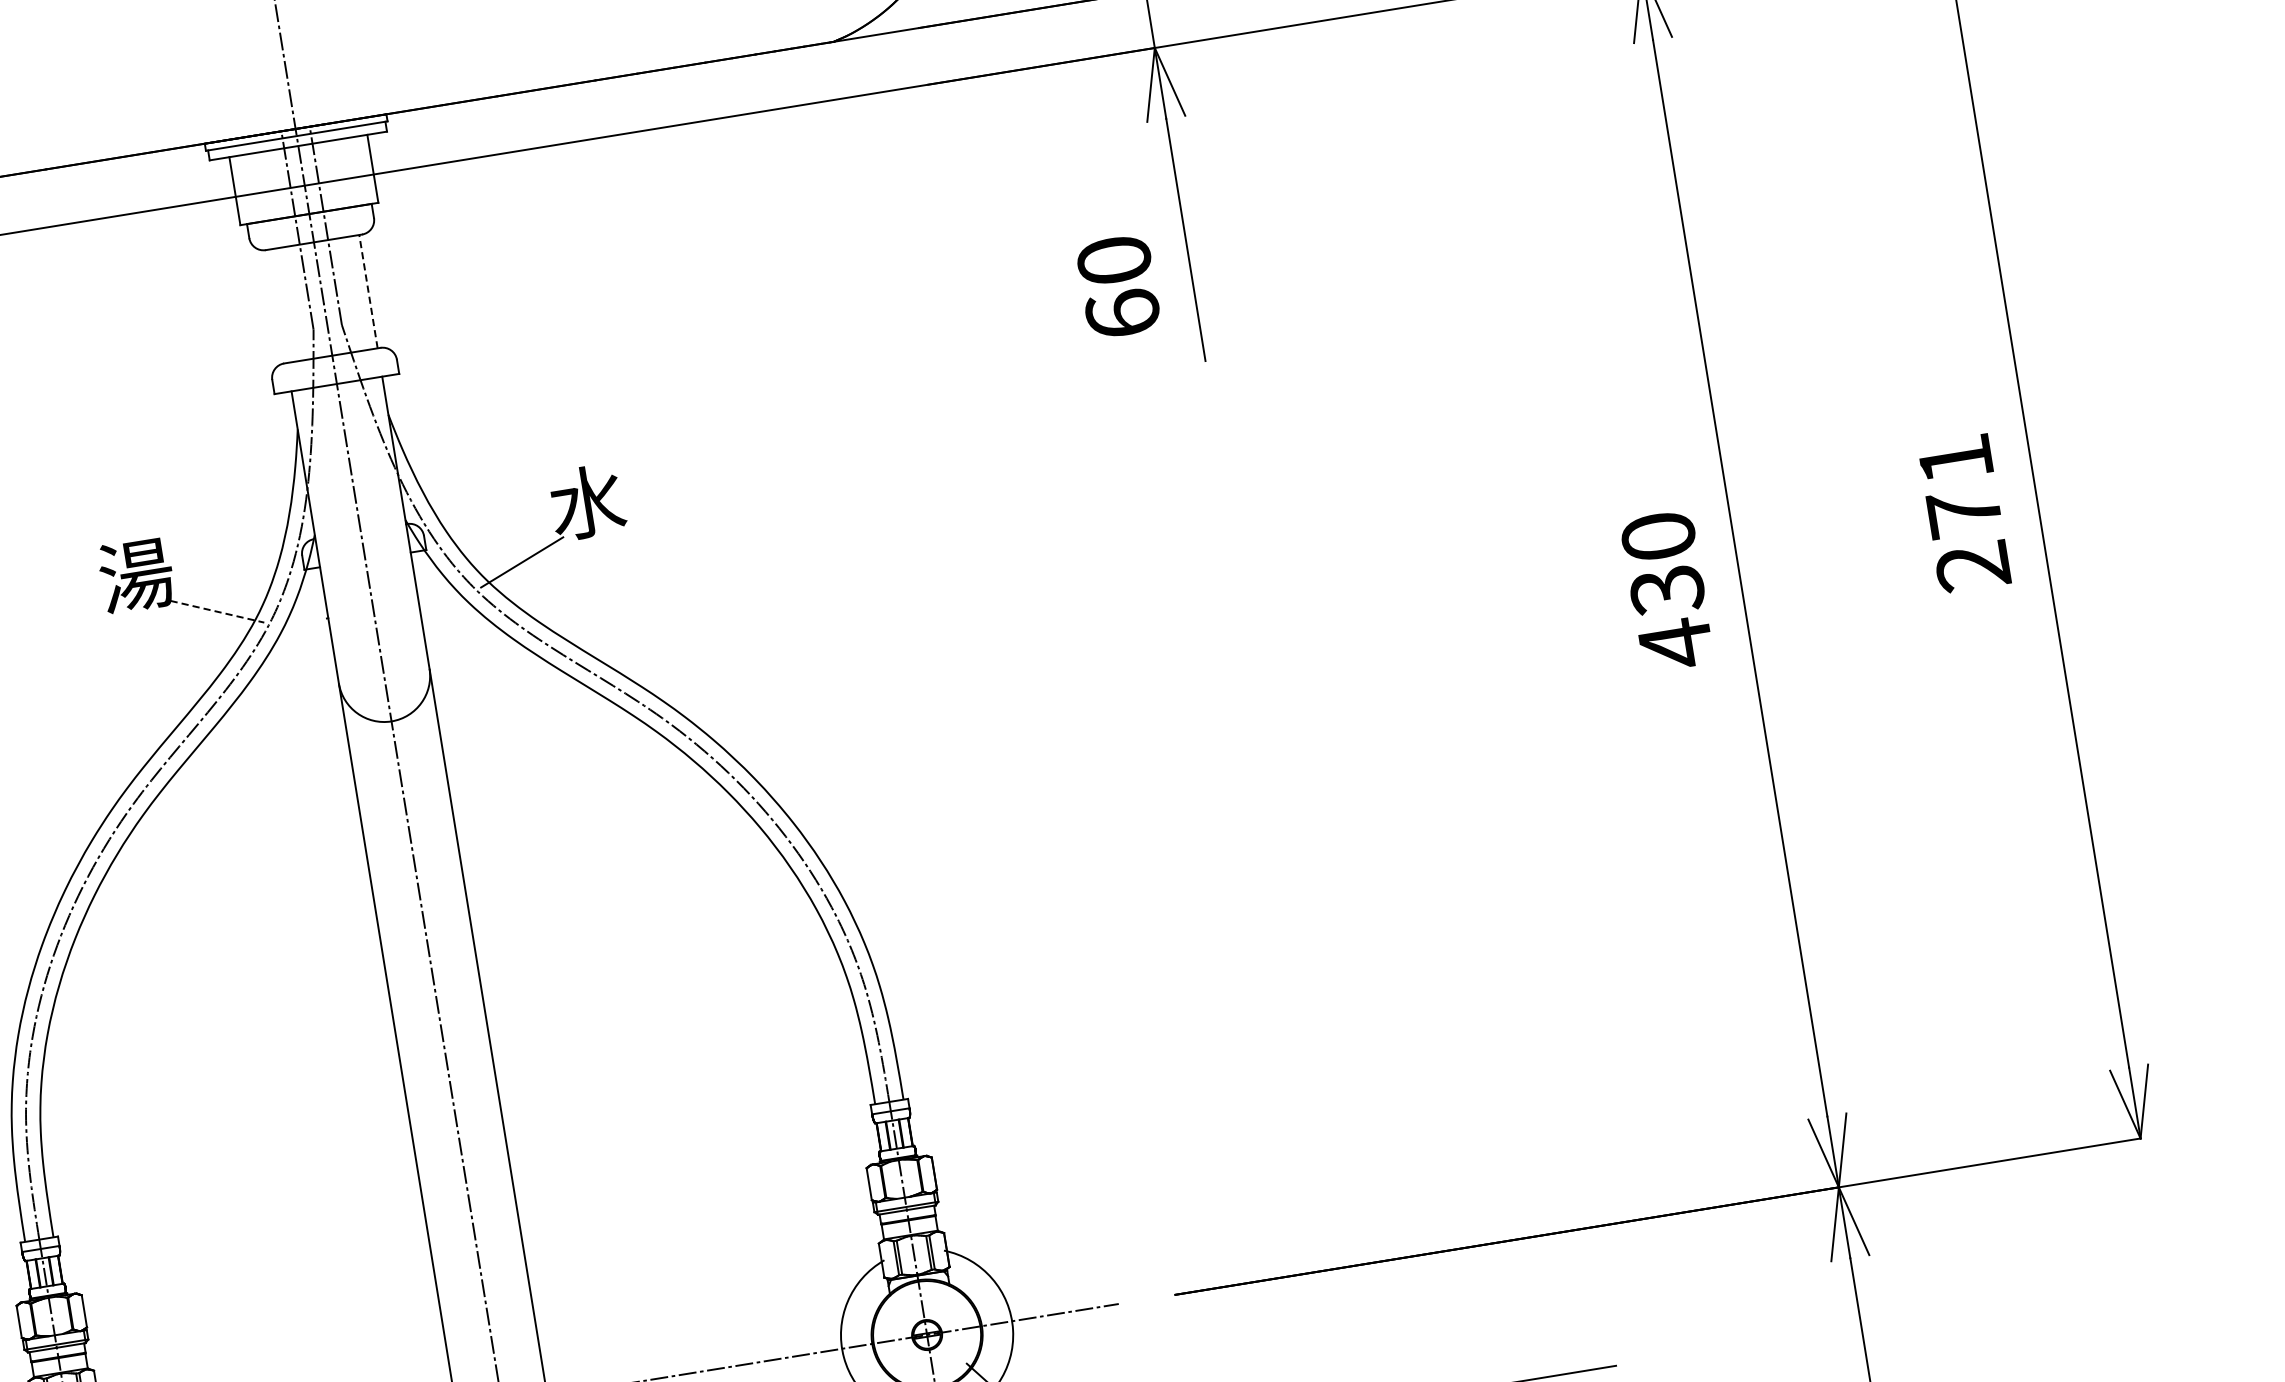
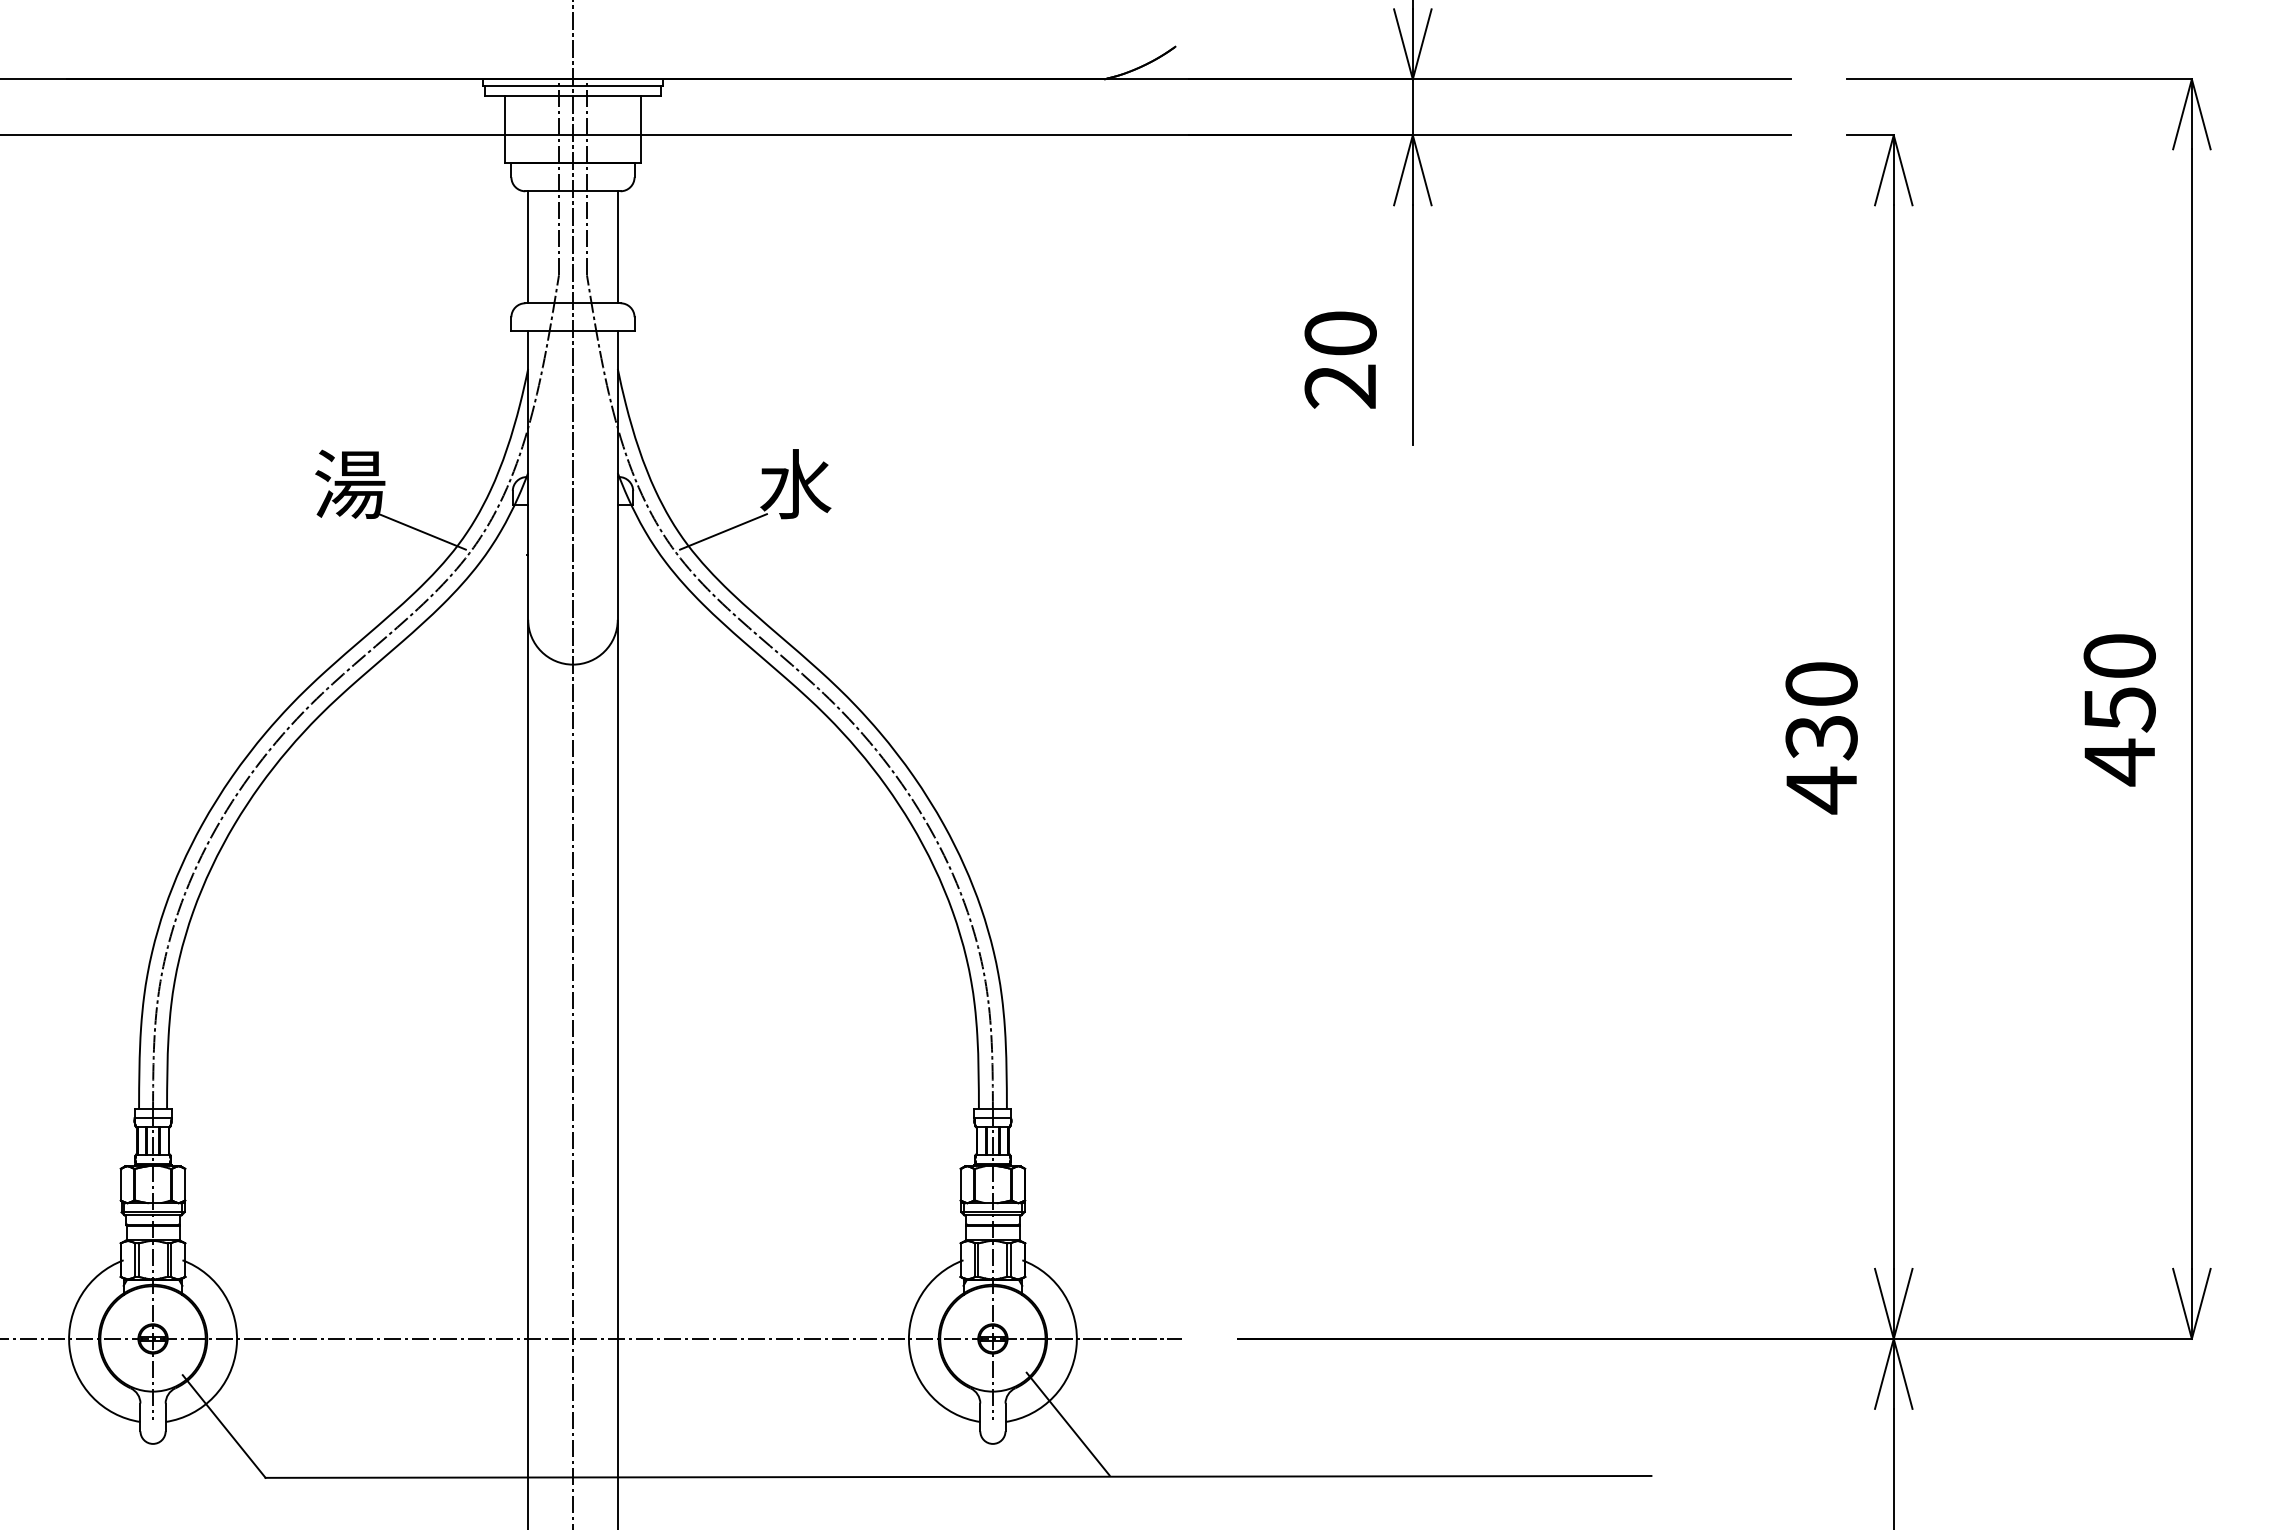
line: (368, 291) -> (617, 247), dashed -> solid
line: (278, 306) -> (528, 247), added
text: (1122, 314) -> (1340, 386), 60 -> 20
text: (1964, 514) -> (2119, 710), 271 -> 450
line: (217, 611) -> (422, 531), dashed -> solid

